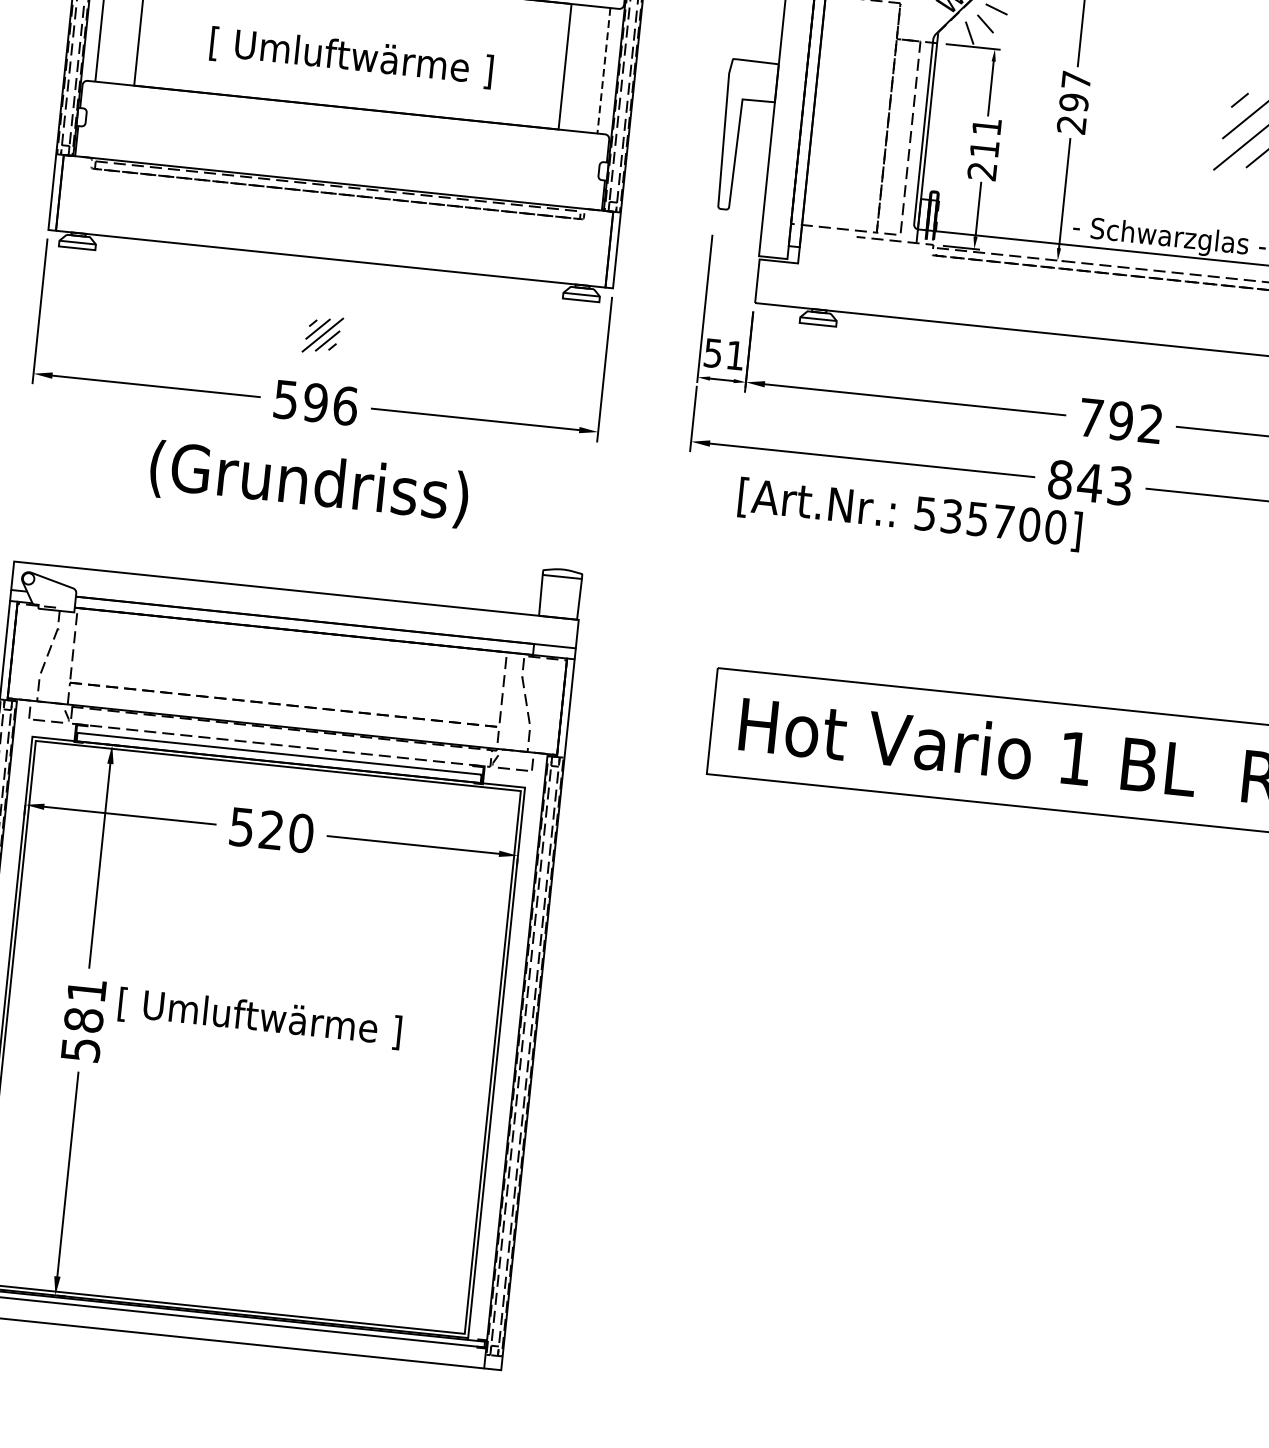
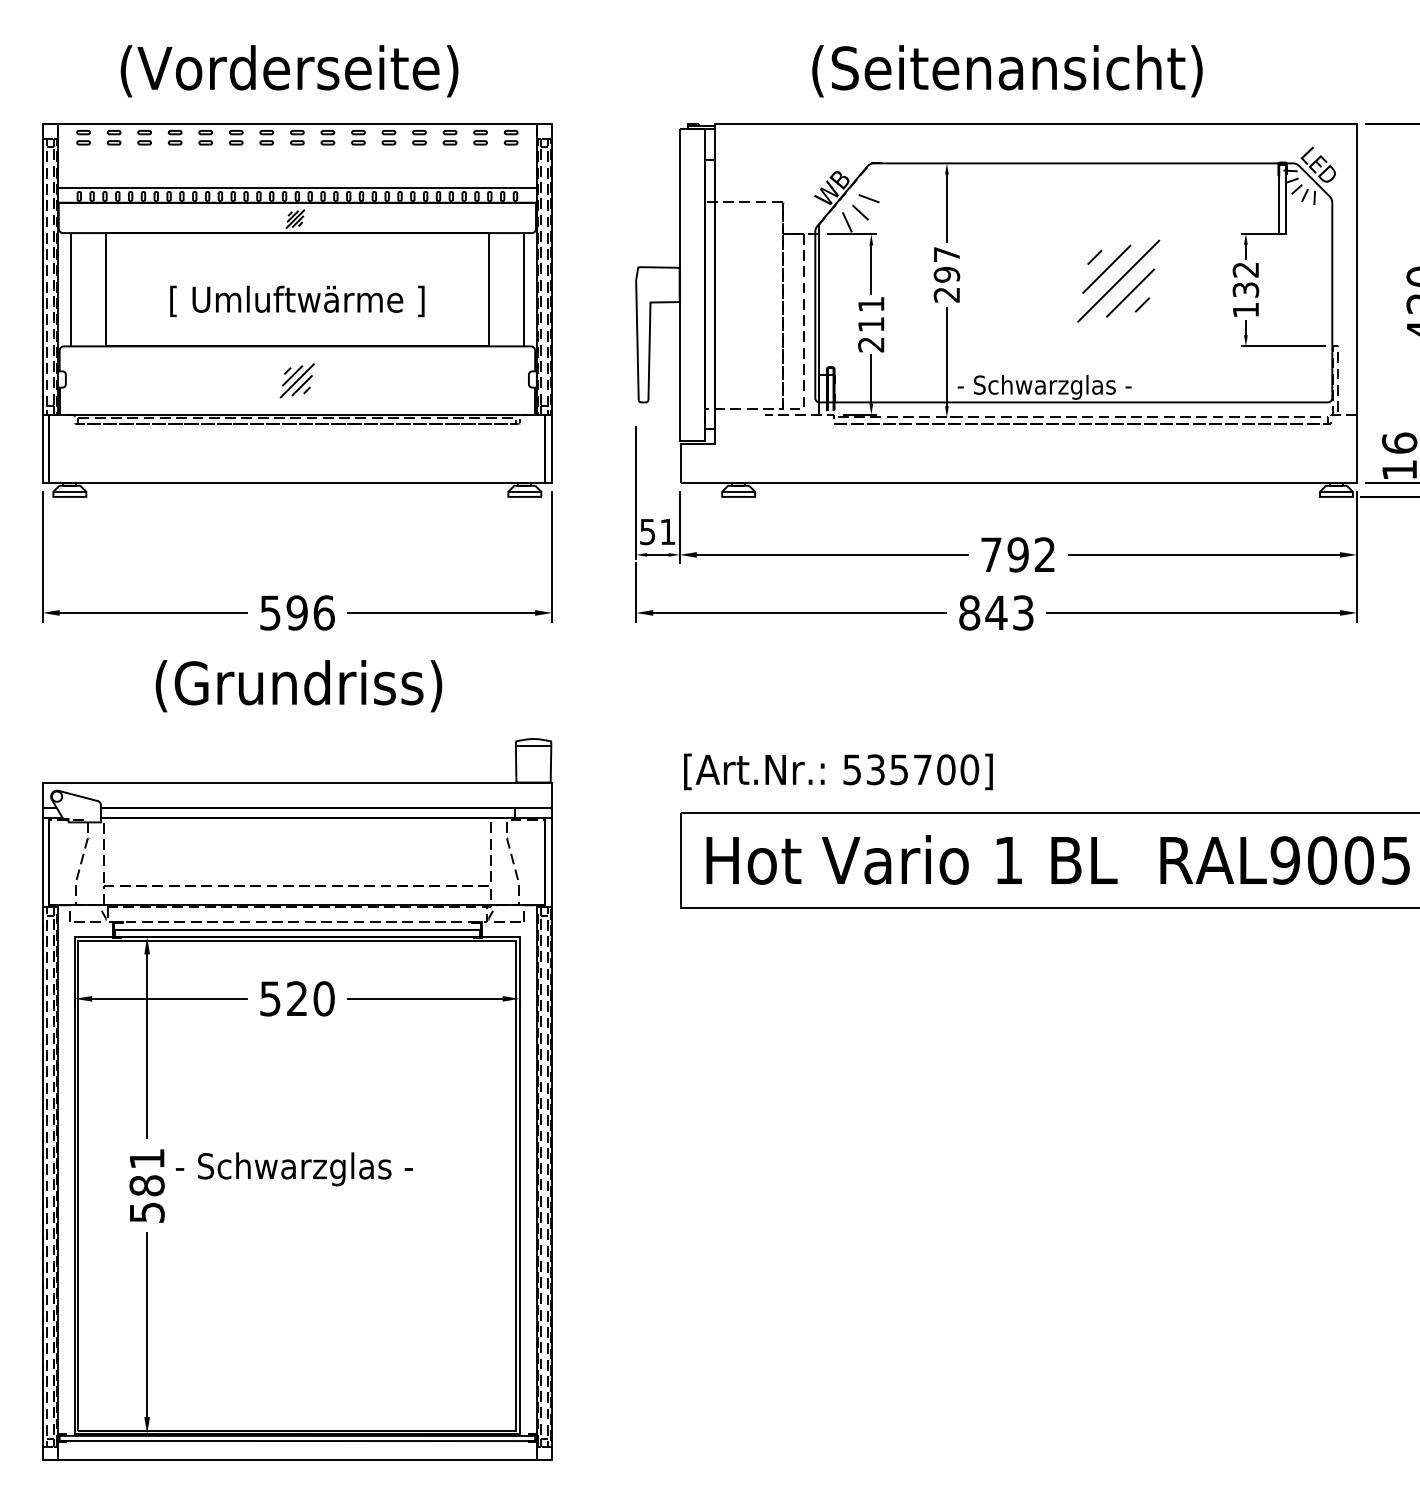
line: (604, 70) -> (524, 289), dashed -> solid
part: (321, 334) -> (296, 380), moved
text: (910, 514) -> (838, 771), moved
text: (258, 1020) -> (303, 1169), [ Umluftwärme ] -> - Schwarzglas -

